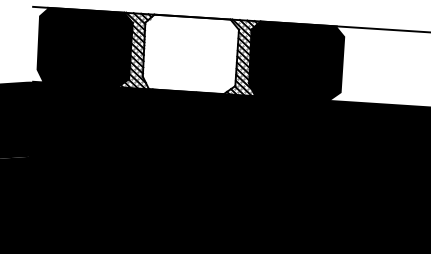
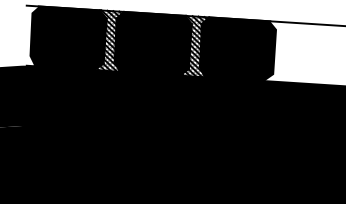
fill: (189, 54) -> (152, 43), added

